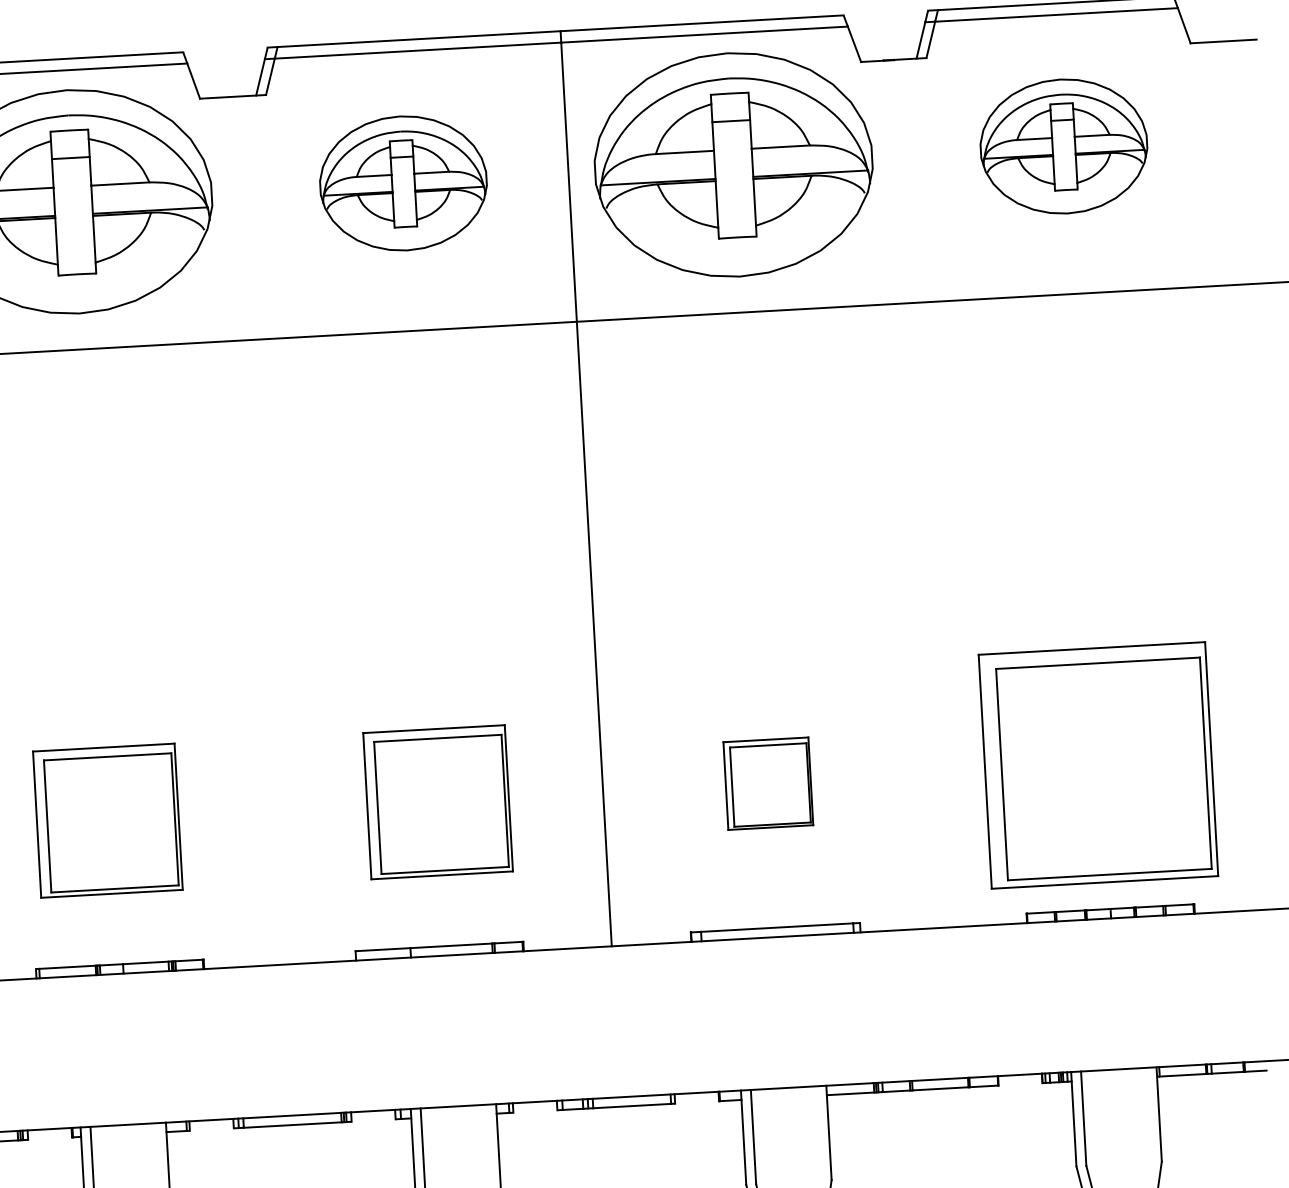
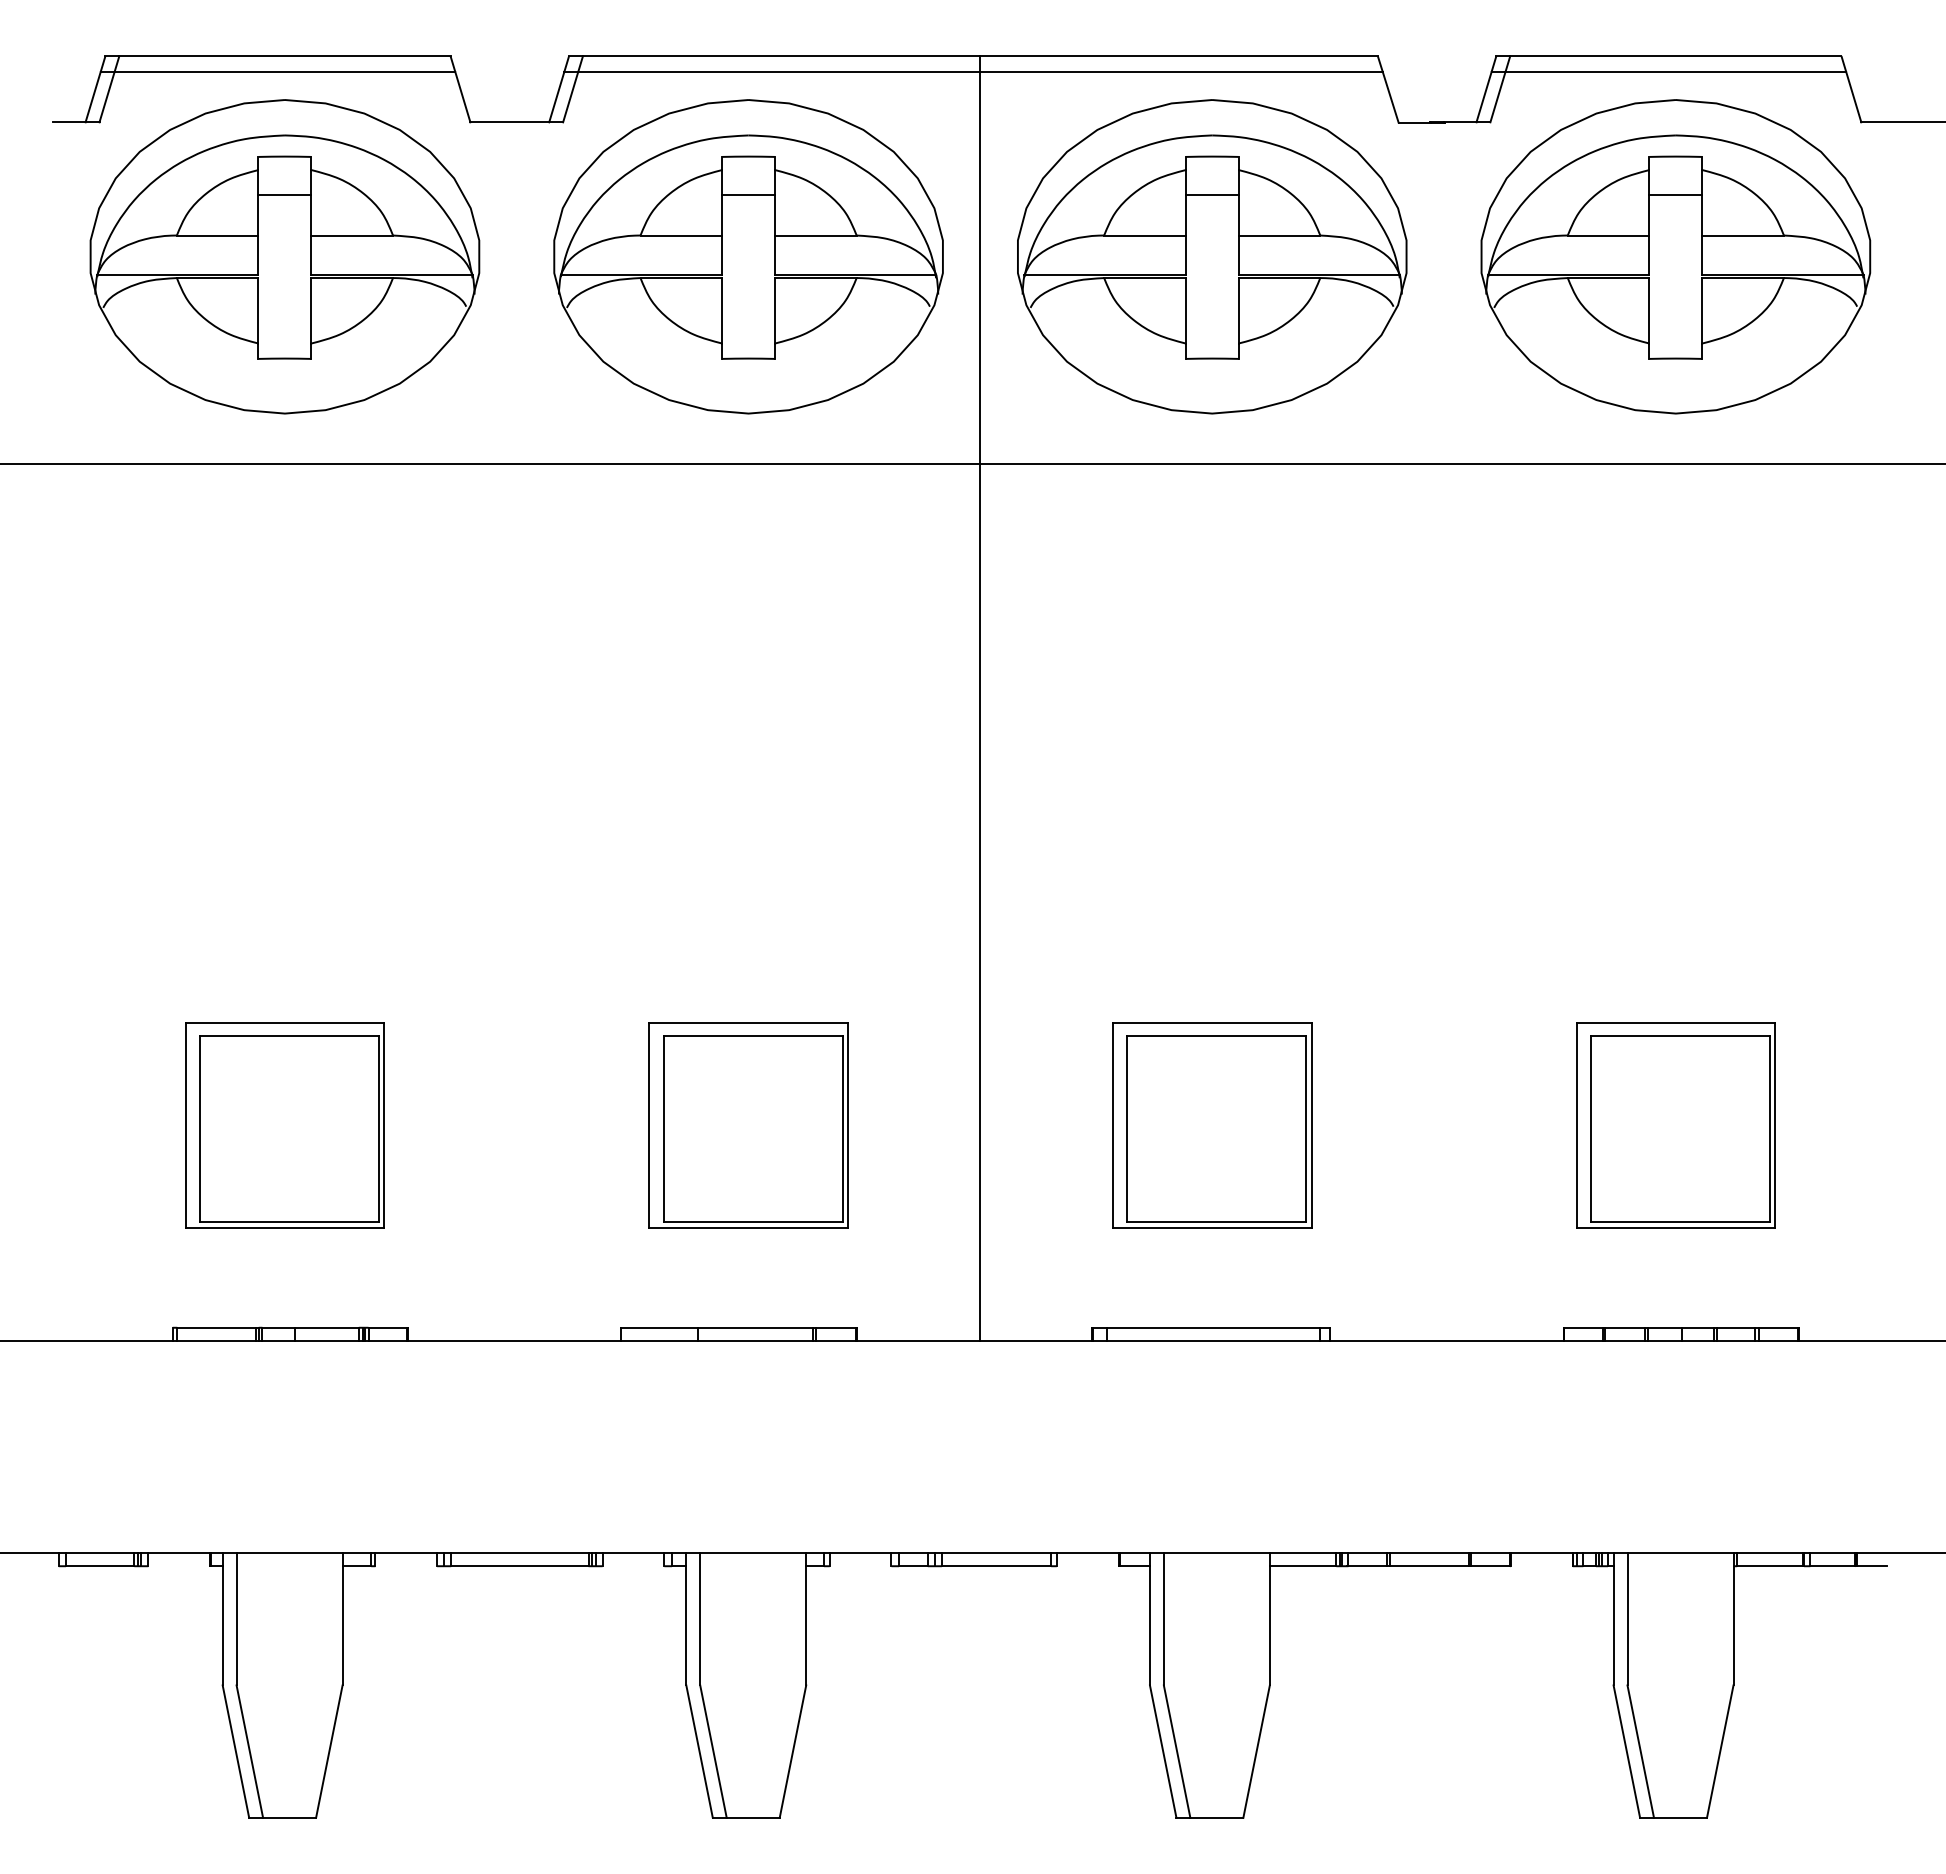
part: (1063, 146) -> (1675, 256), size x1.67
part: (403, 183) -> (748, 256), size x1.67
part: (1098, 765) -> (1675, 1125), size x0.62
part: (768, 783) -> (1212, 1125), size x1.67

